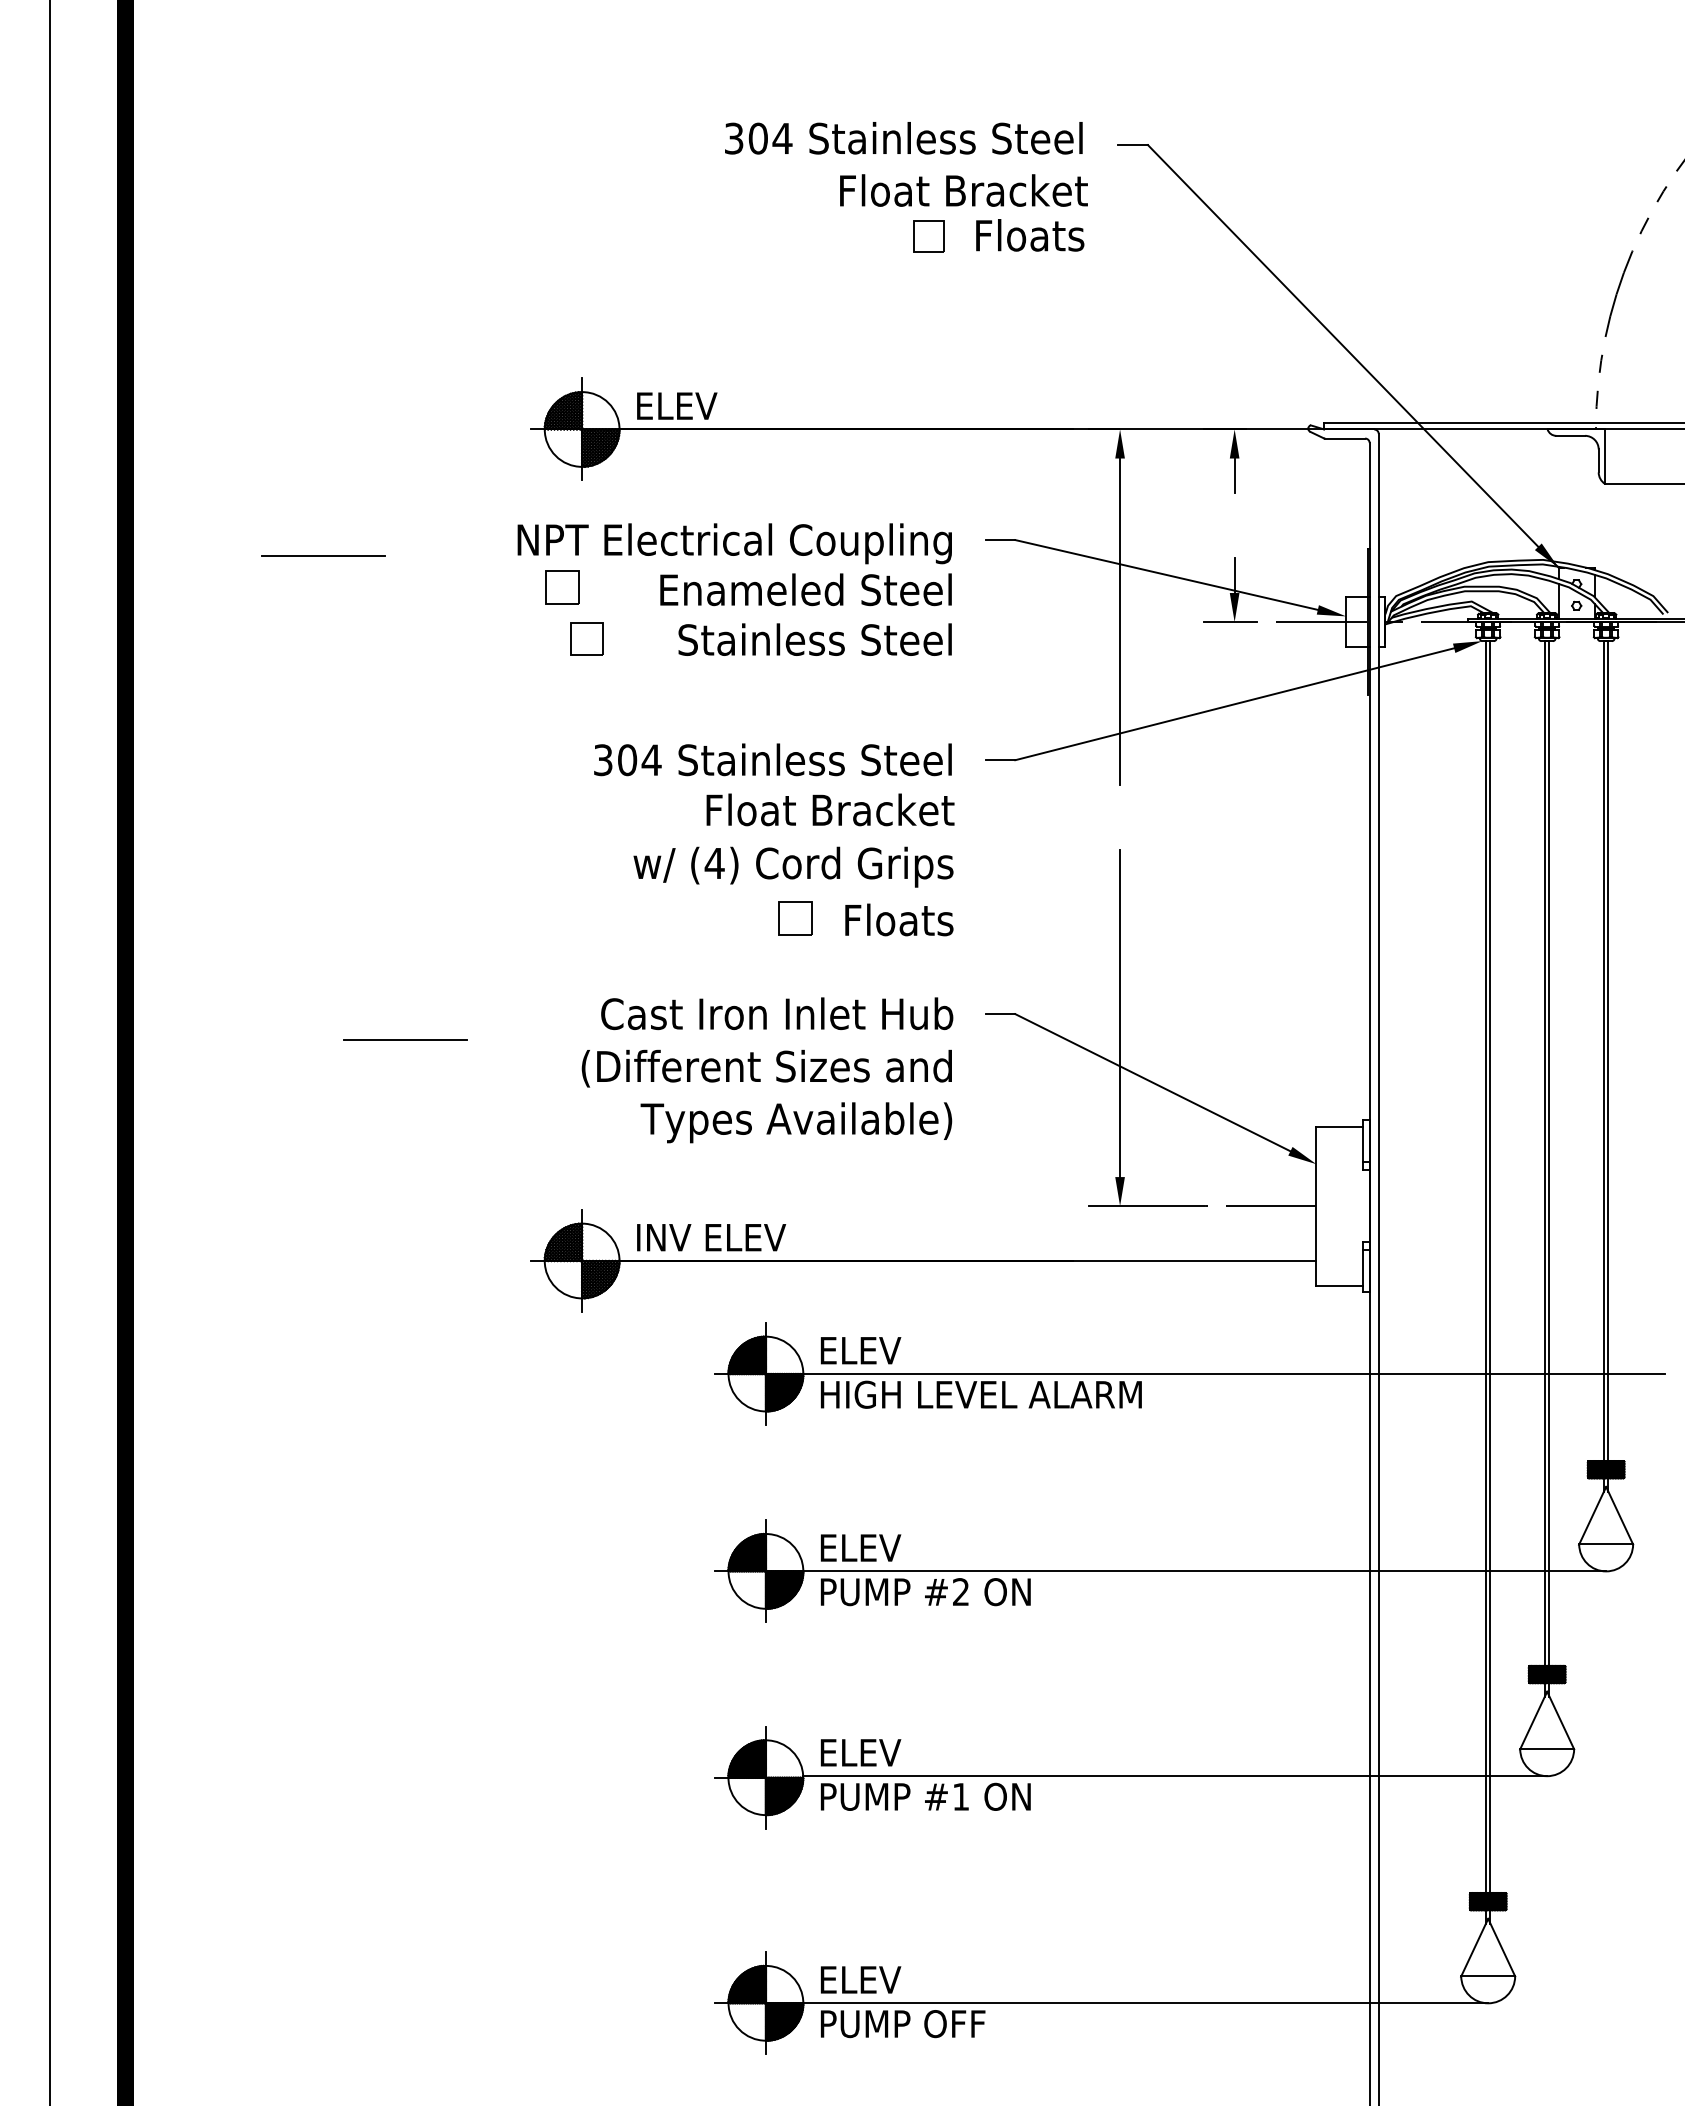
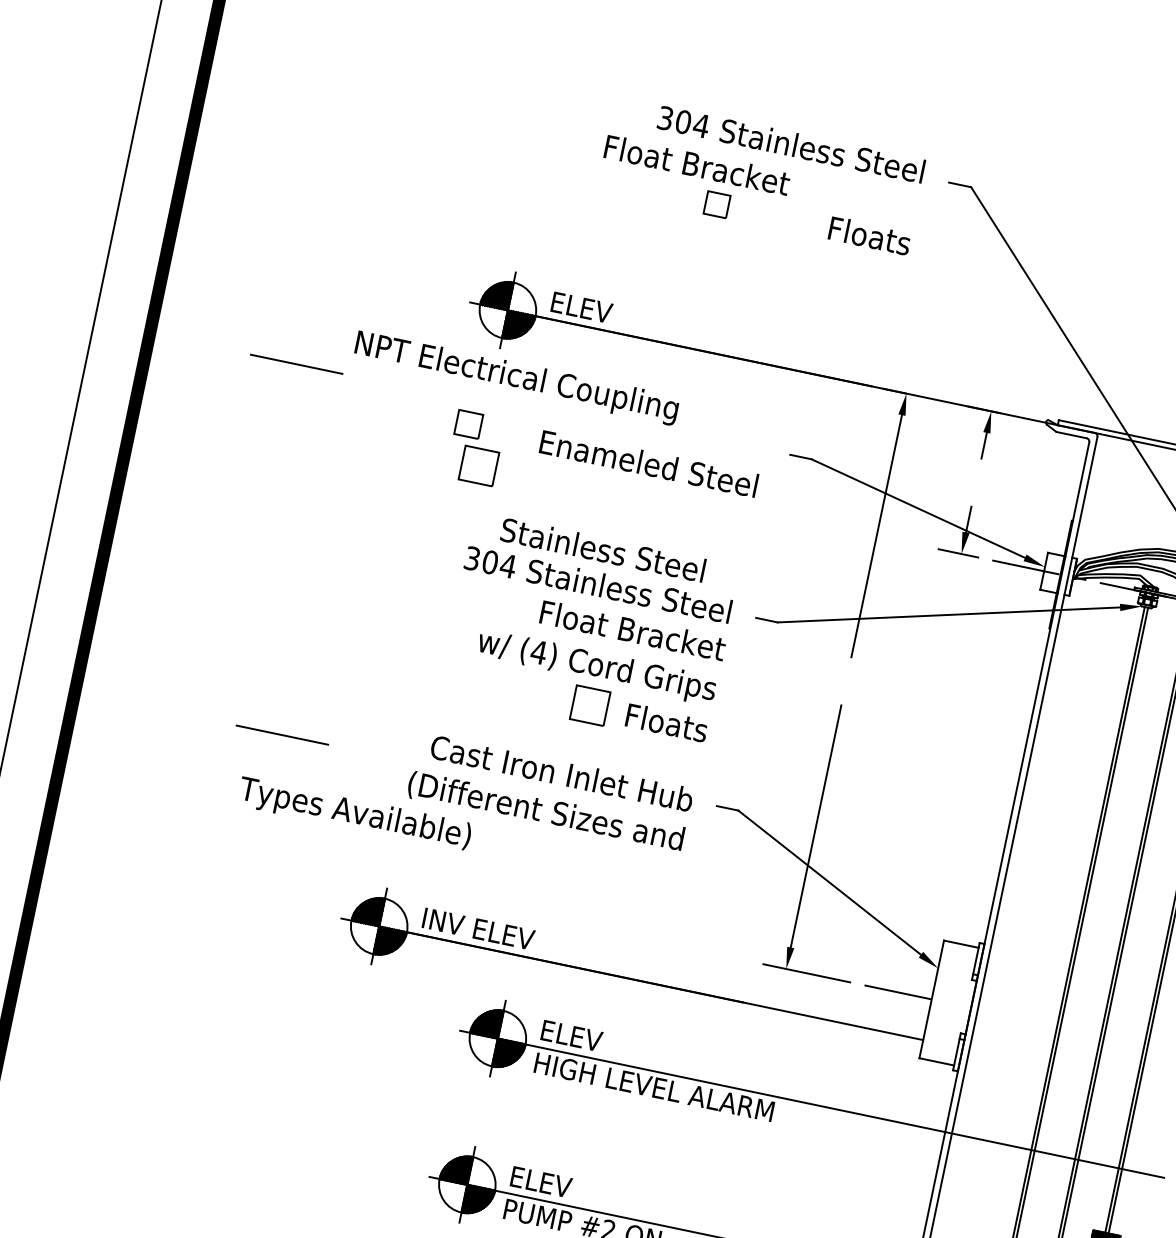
text: (963, 190) -> (697, 165), moved
part: (928, 236) -> (716, 204), moved
text: (734, 543) -> (516, 377), moved
part: (586, 638) -> (478, 465), size x1.4
text: (814, 639) -> (602, 549), moved
part: (795, 918) -> (590, 705), size x1.4
text: (796, 1122) -> (354, 814), moved

